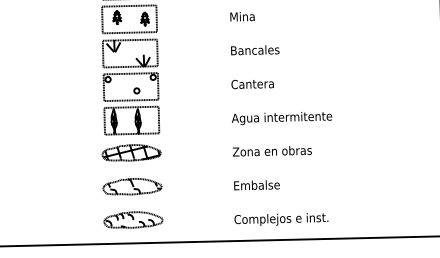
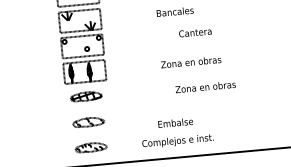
text: (252, 84) -> (195, 32), moved
text: (281, 118) -> (198, 62), Agua intermitente -> Zona en obras
text: (272, 151) -> (205, 87), moved
part: (131, 152) -> (86, 96), size x0.7
text: (256, 185) -> (175, 123), moved
part: (132, 186) -> (88, 122), size x0.7
part: (133, 219) -> (91, 147), size x0.7
text: (281, 219) -> (178, 141), moved

